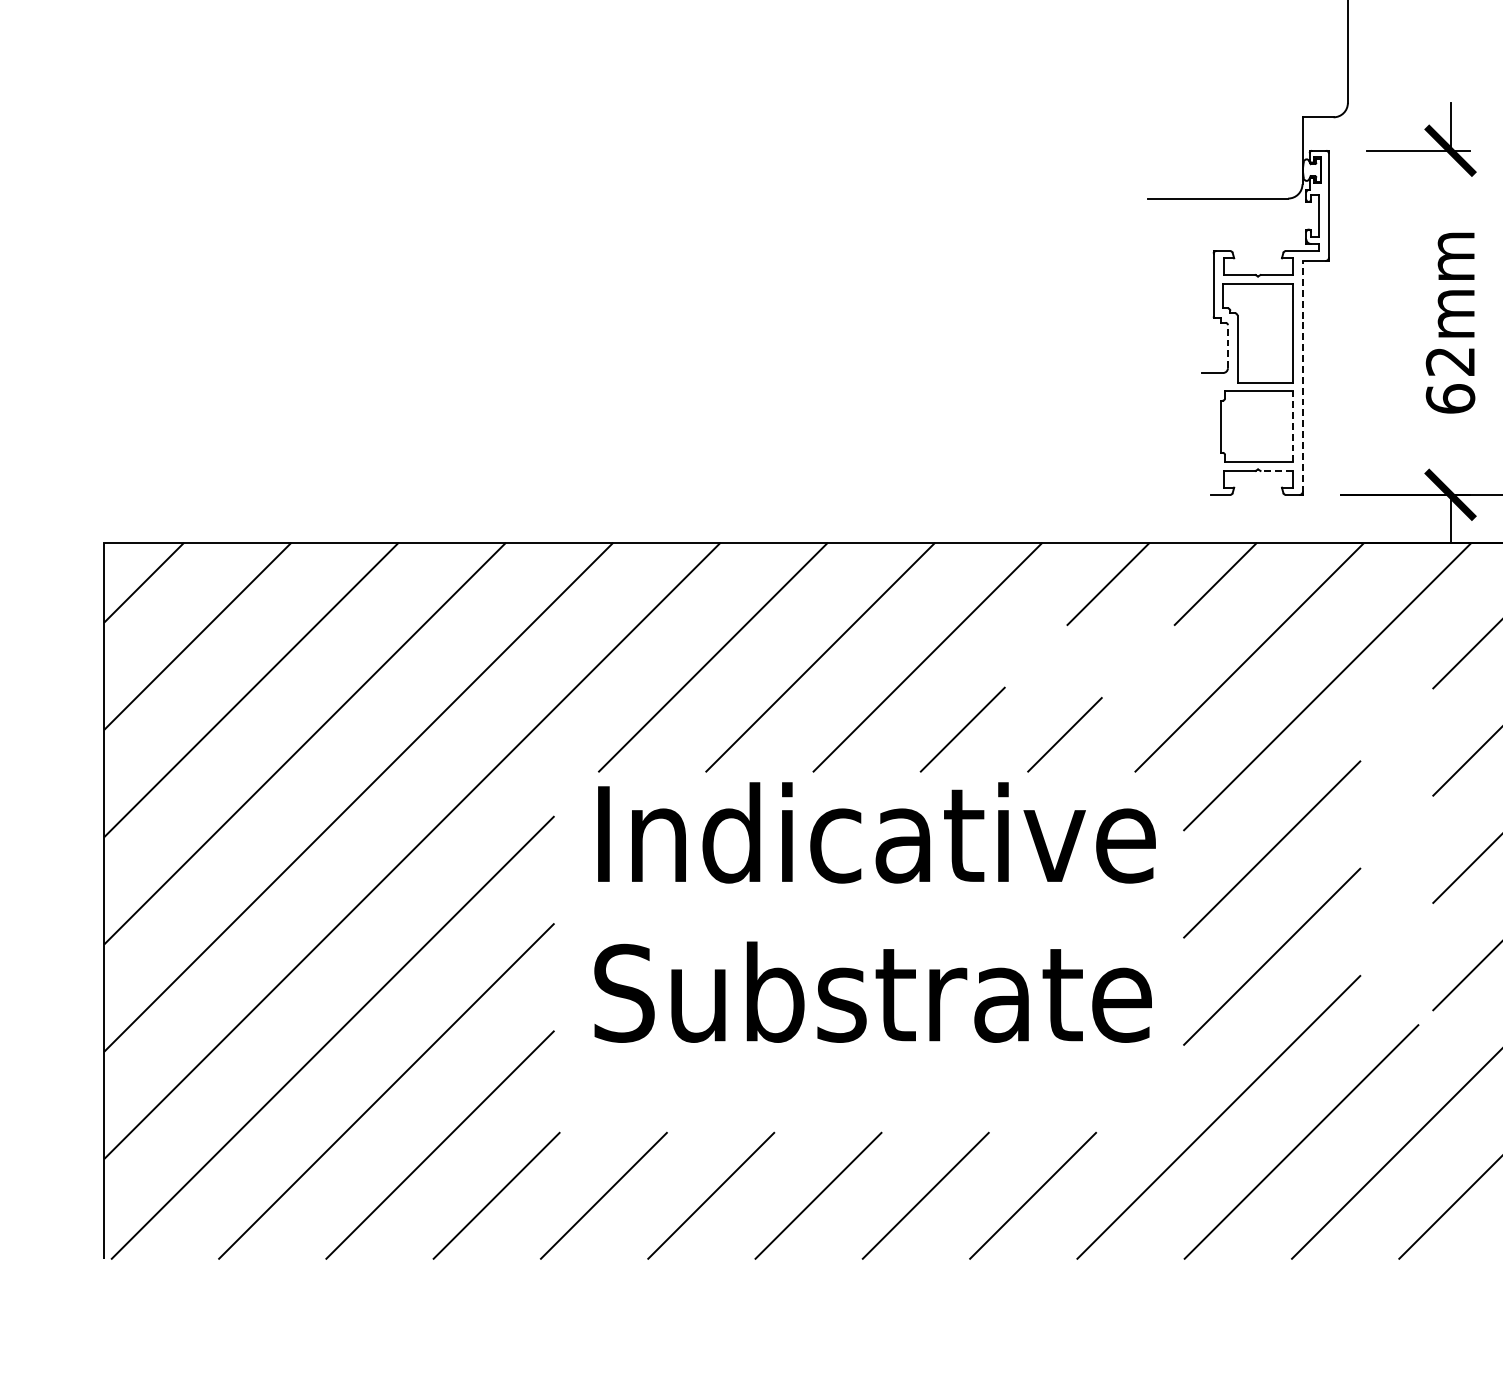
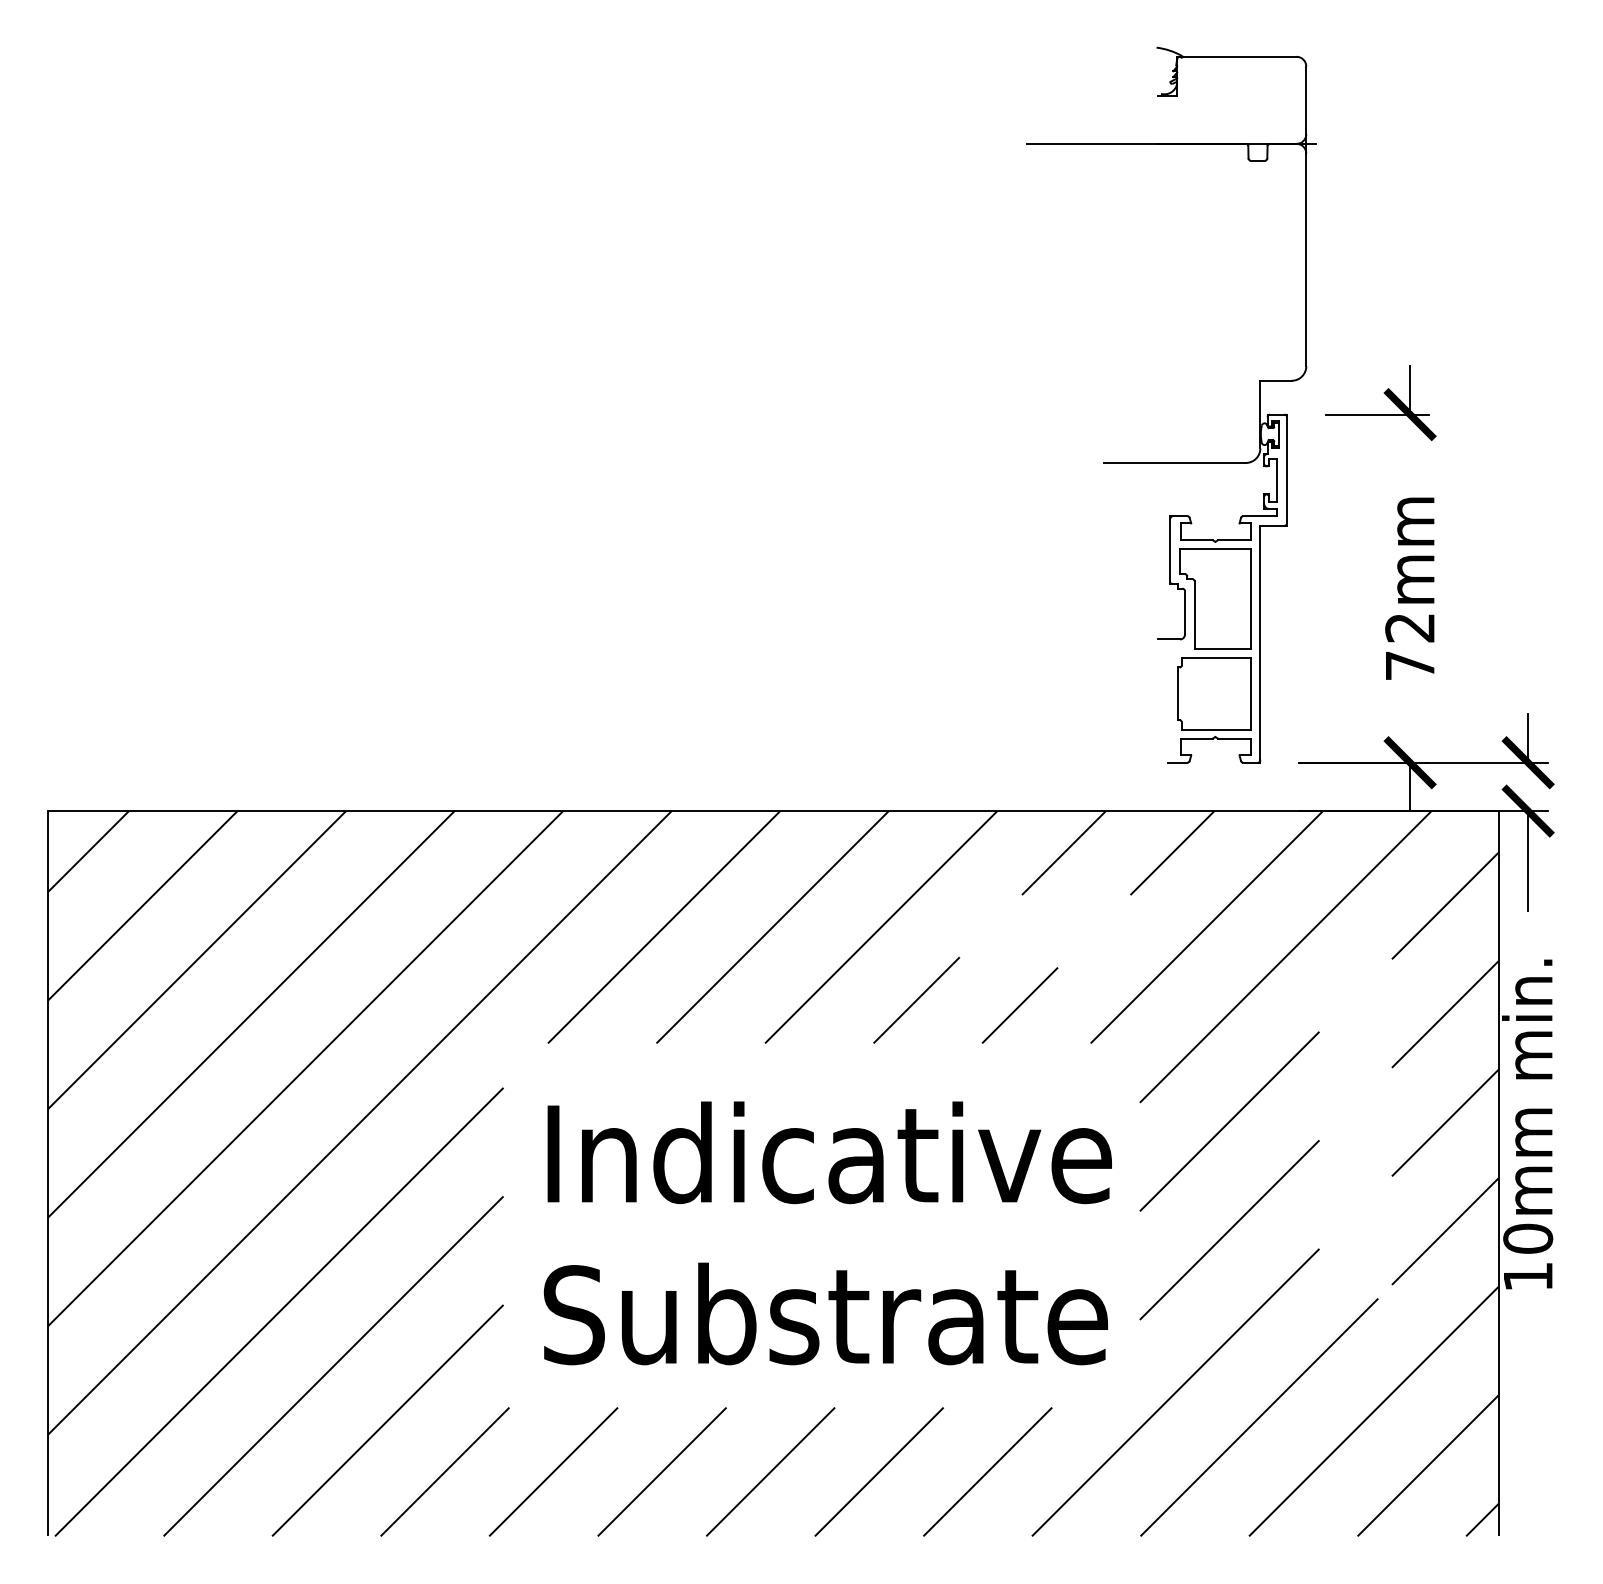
line: (1227, 346) -> (1184, 612), dashed -> solid
line: (1302, 376) -> (1260, 642), dashed -> solid
text: (1450, 398) -> (1410, 665), 62mm -> 72mm
line: (1292, 426) -> (1250, 693), dashed -> solid
line: (1275, 470) -> (1233, 738), dashed -> solid
text: (874, 912) -> (827, 1233), moved

